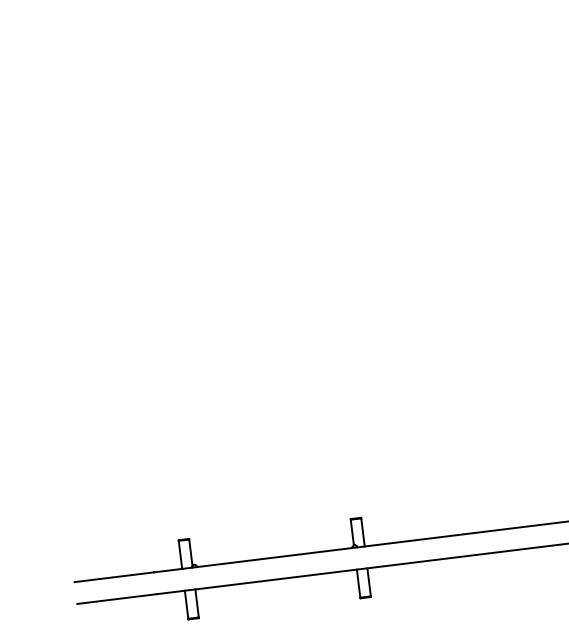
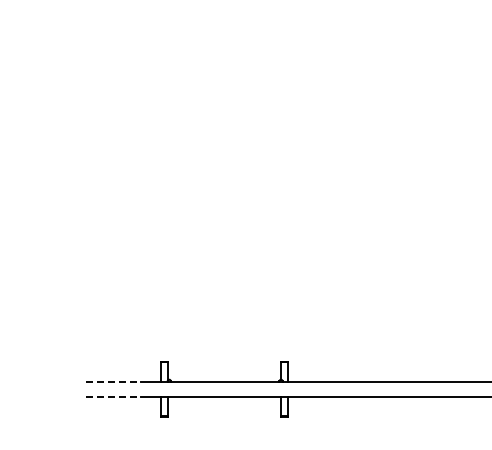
line: (114, 577) -> (113, 381), solid -> dashed
line: (117, 598) -> (113, 396), solid -> dashed

